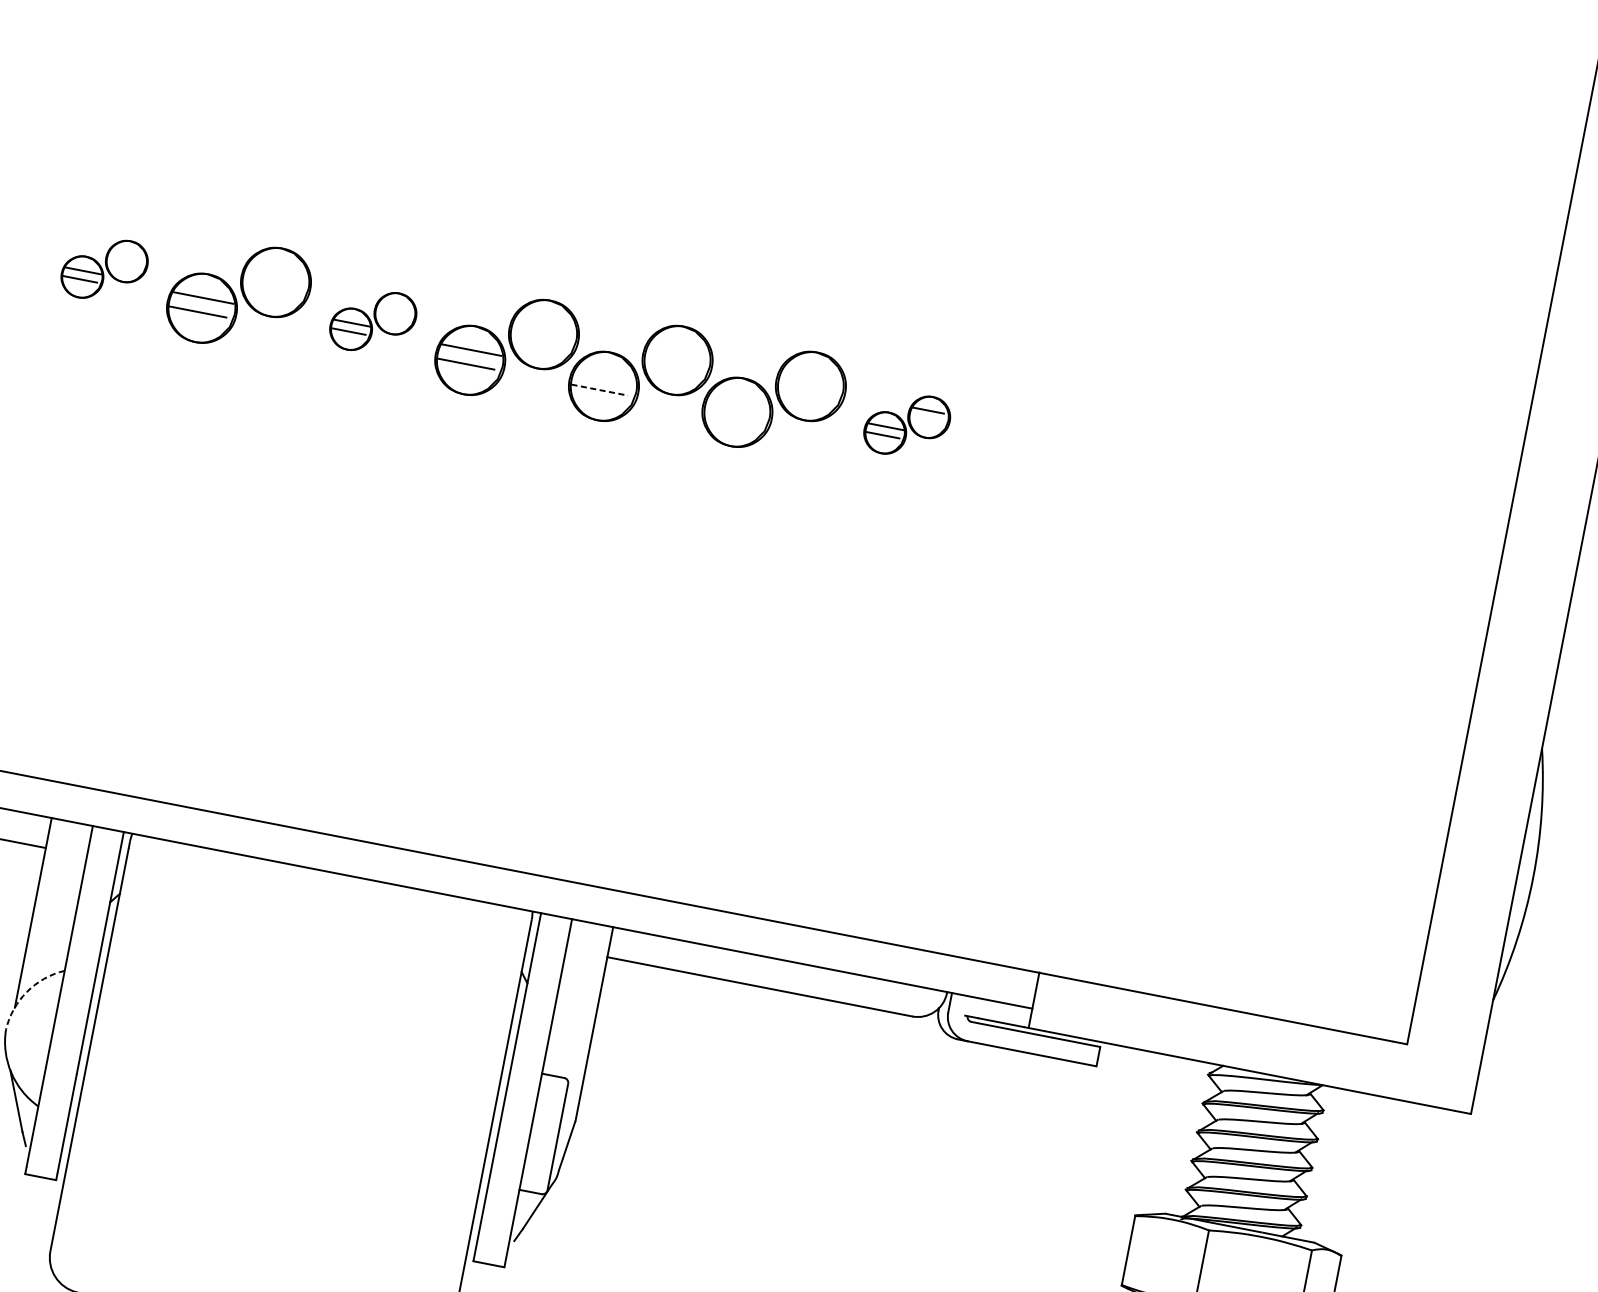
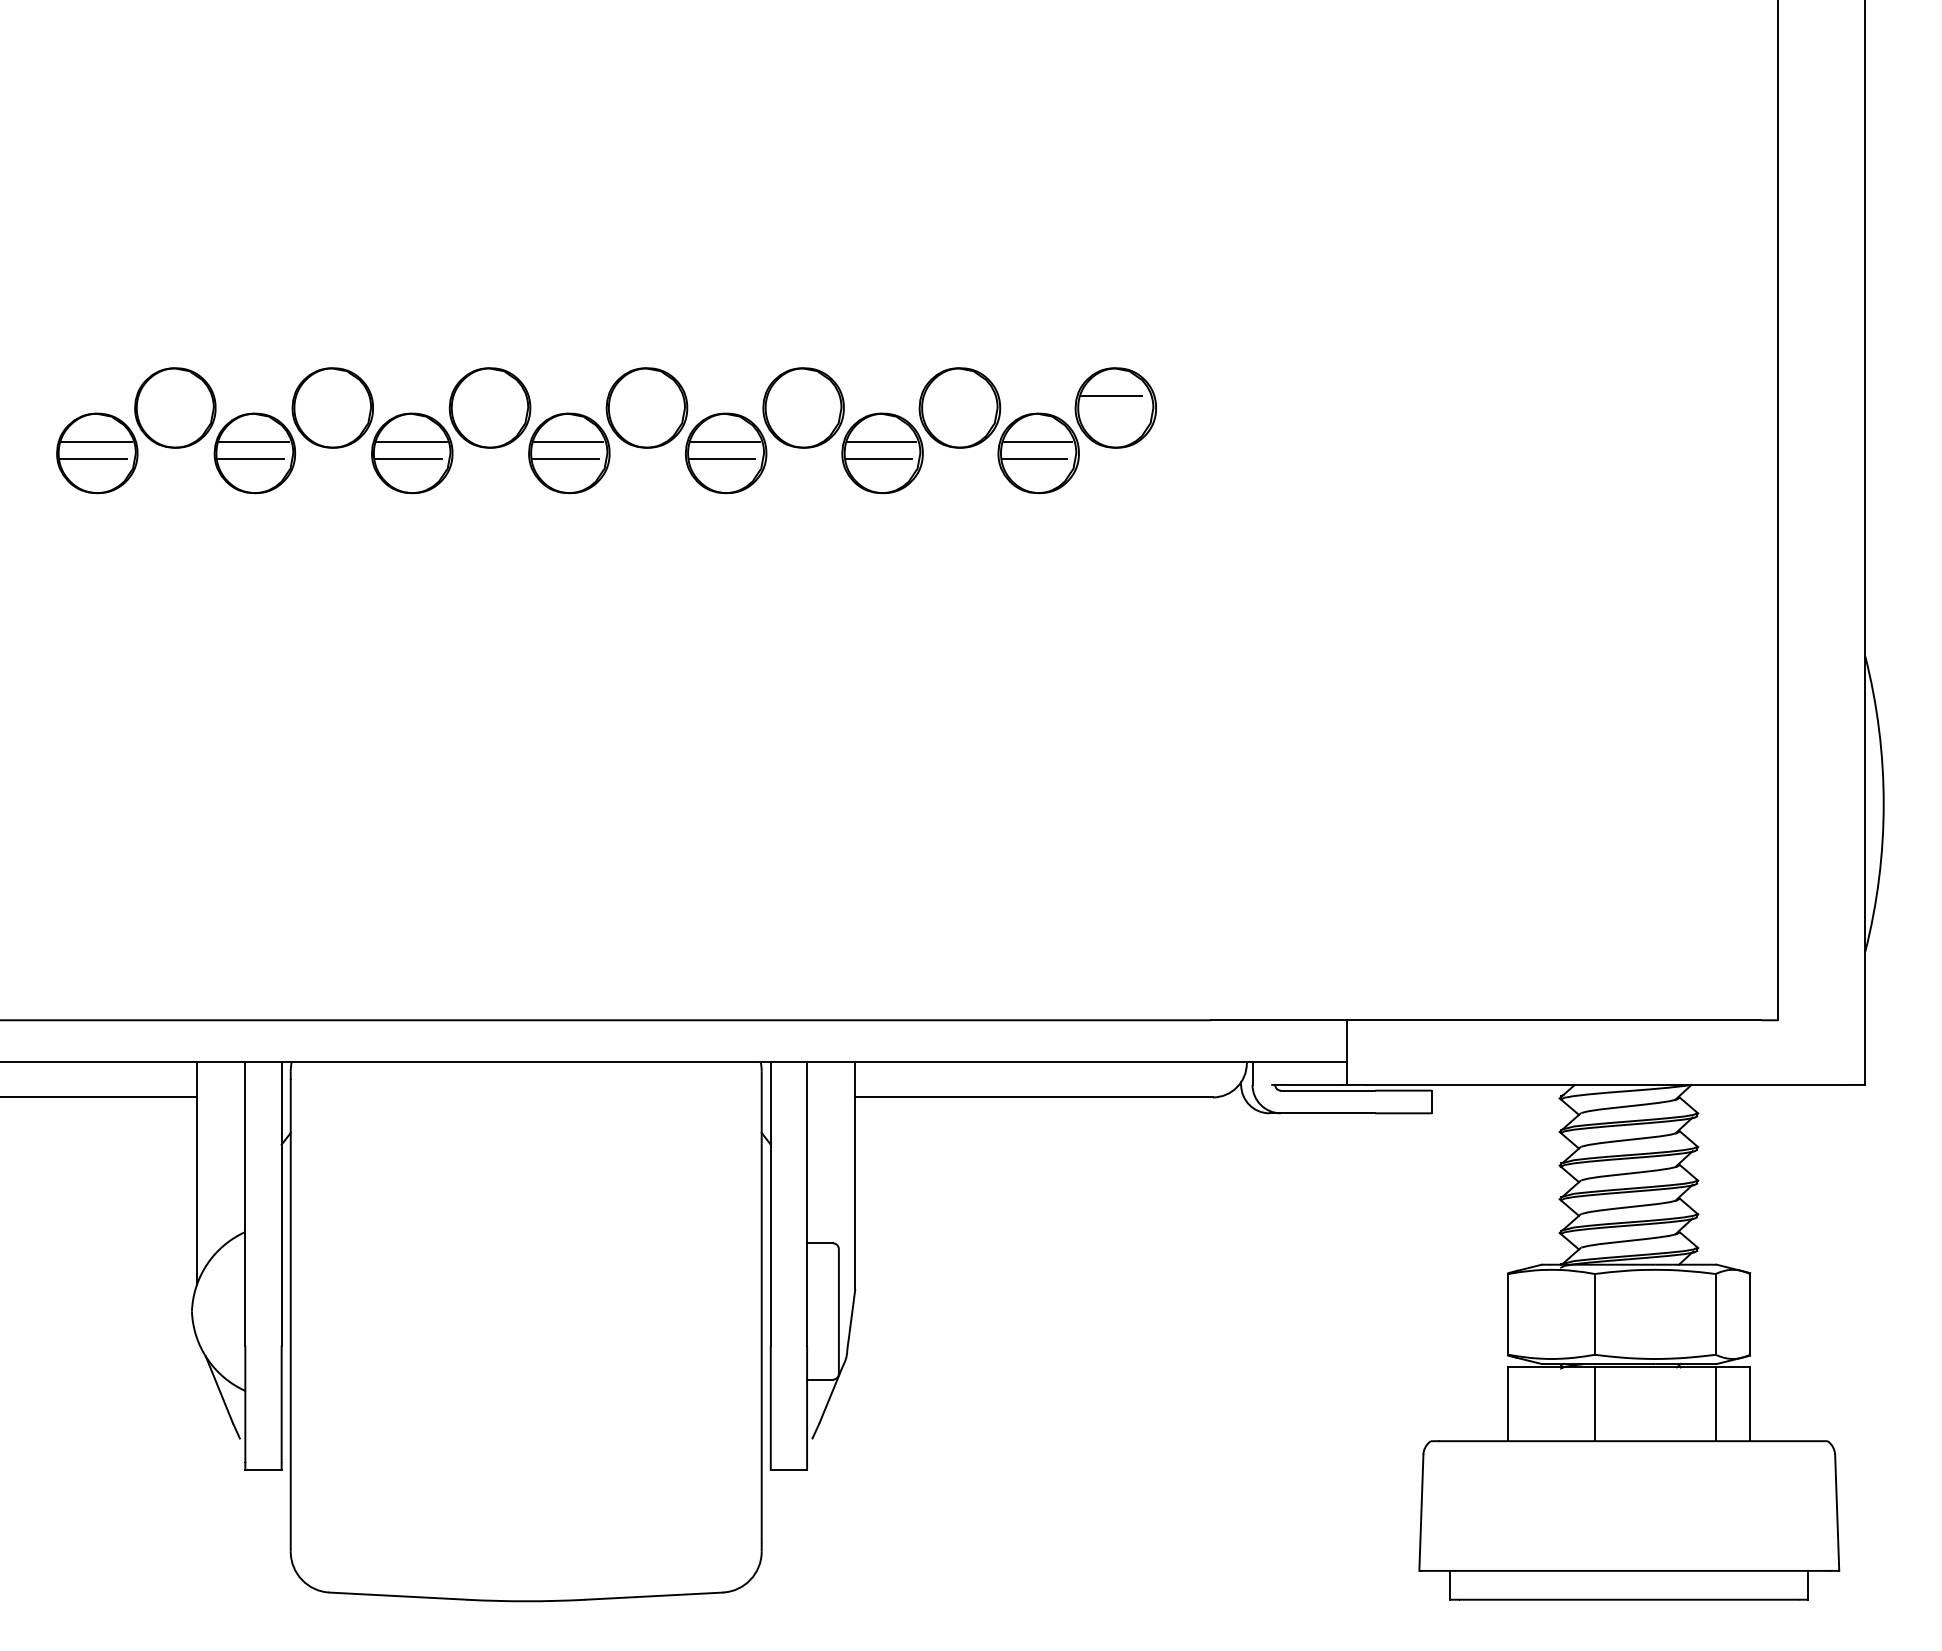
part: (104, 269) -> (136, 430), size x1.67
part: (373, 321) -> (451, 430), size x1.67
line: (605, 376) -> (725, 441), added
line: (600, 390) -> (722, 458), dashed -> solid
line: (738, 401) -> (881, 441), added
line: (733, 415) -> (878, 458), added
part: (906, 424) -> (1076, 430), size x1.67
arc: (27, 992) -> (207, 1264), dashed -> solid

